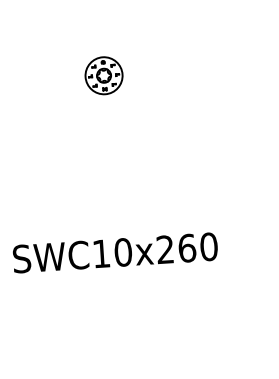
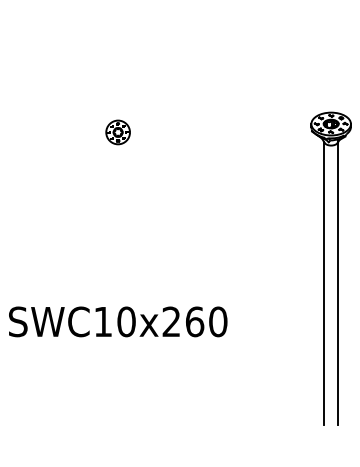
part: (103, 75) -> (117, 132), size x0.6

